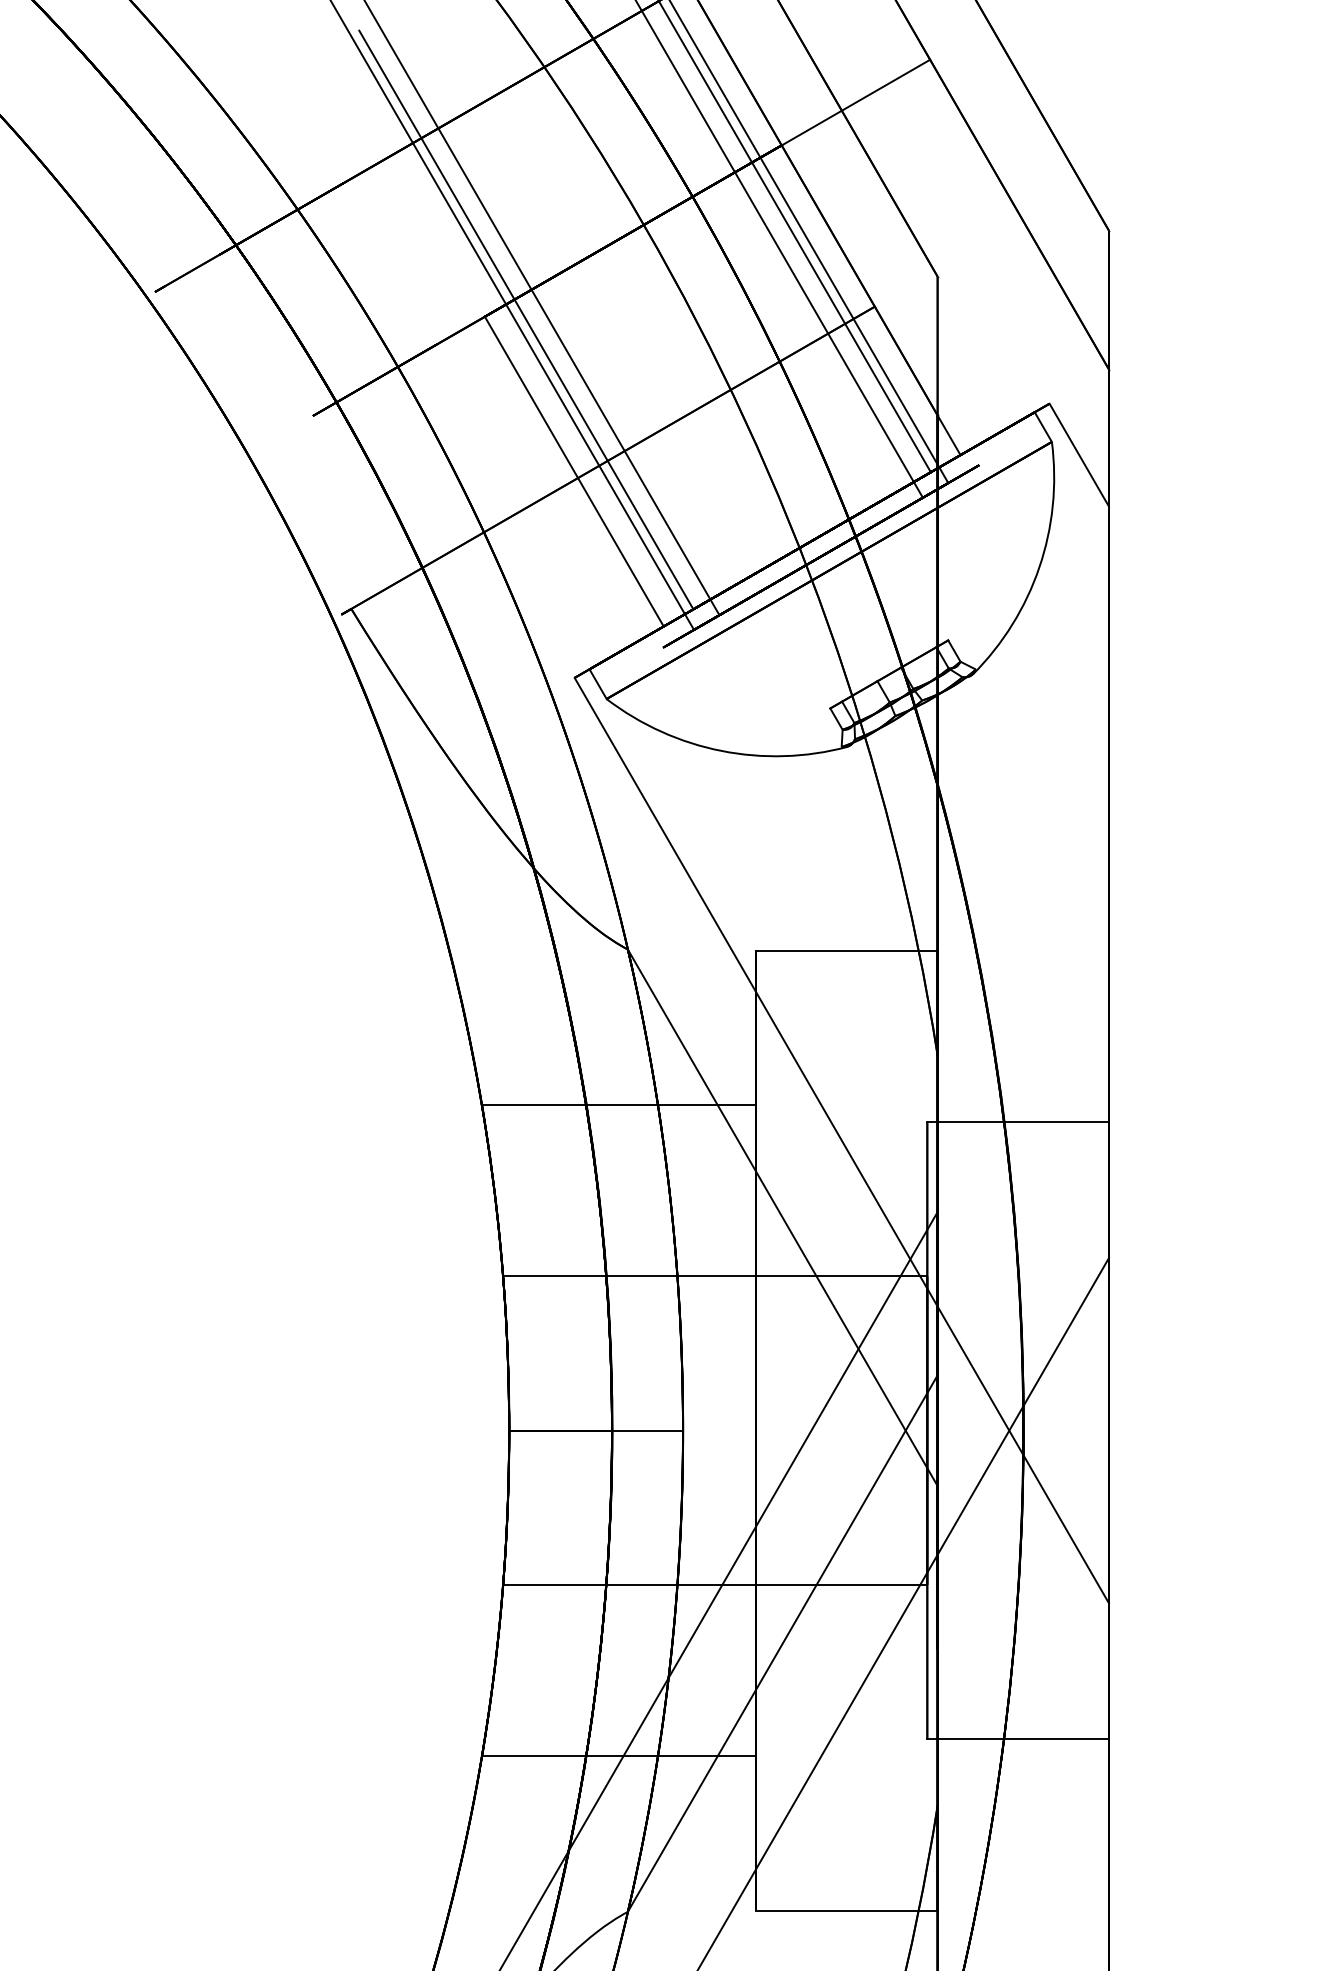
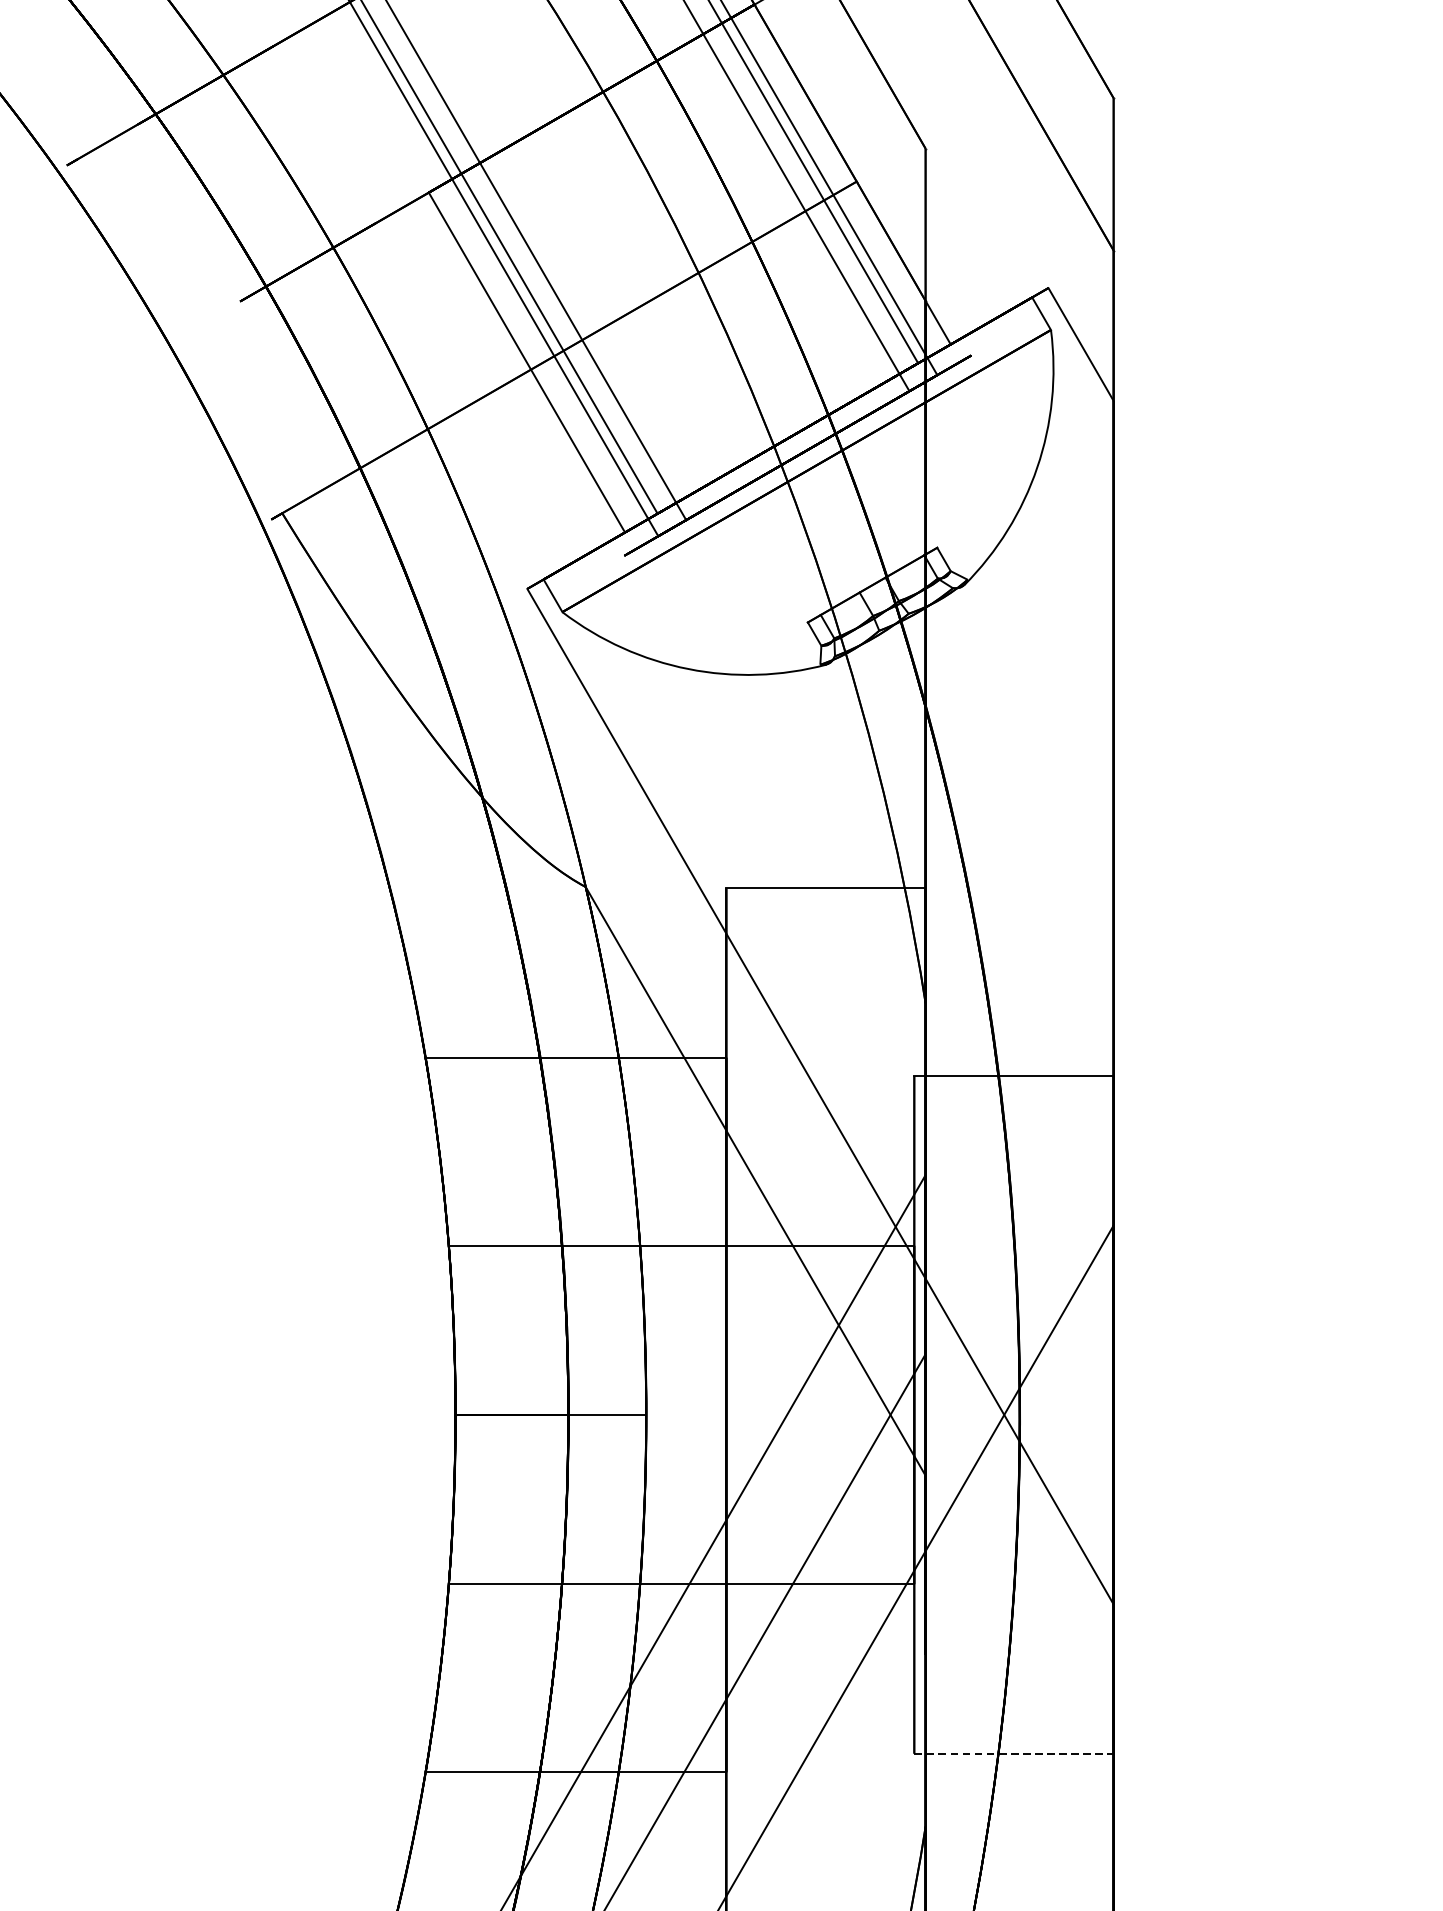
line: (1018, 1739) -> (1014, 1753), solid -> dashed

